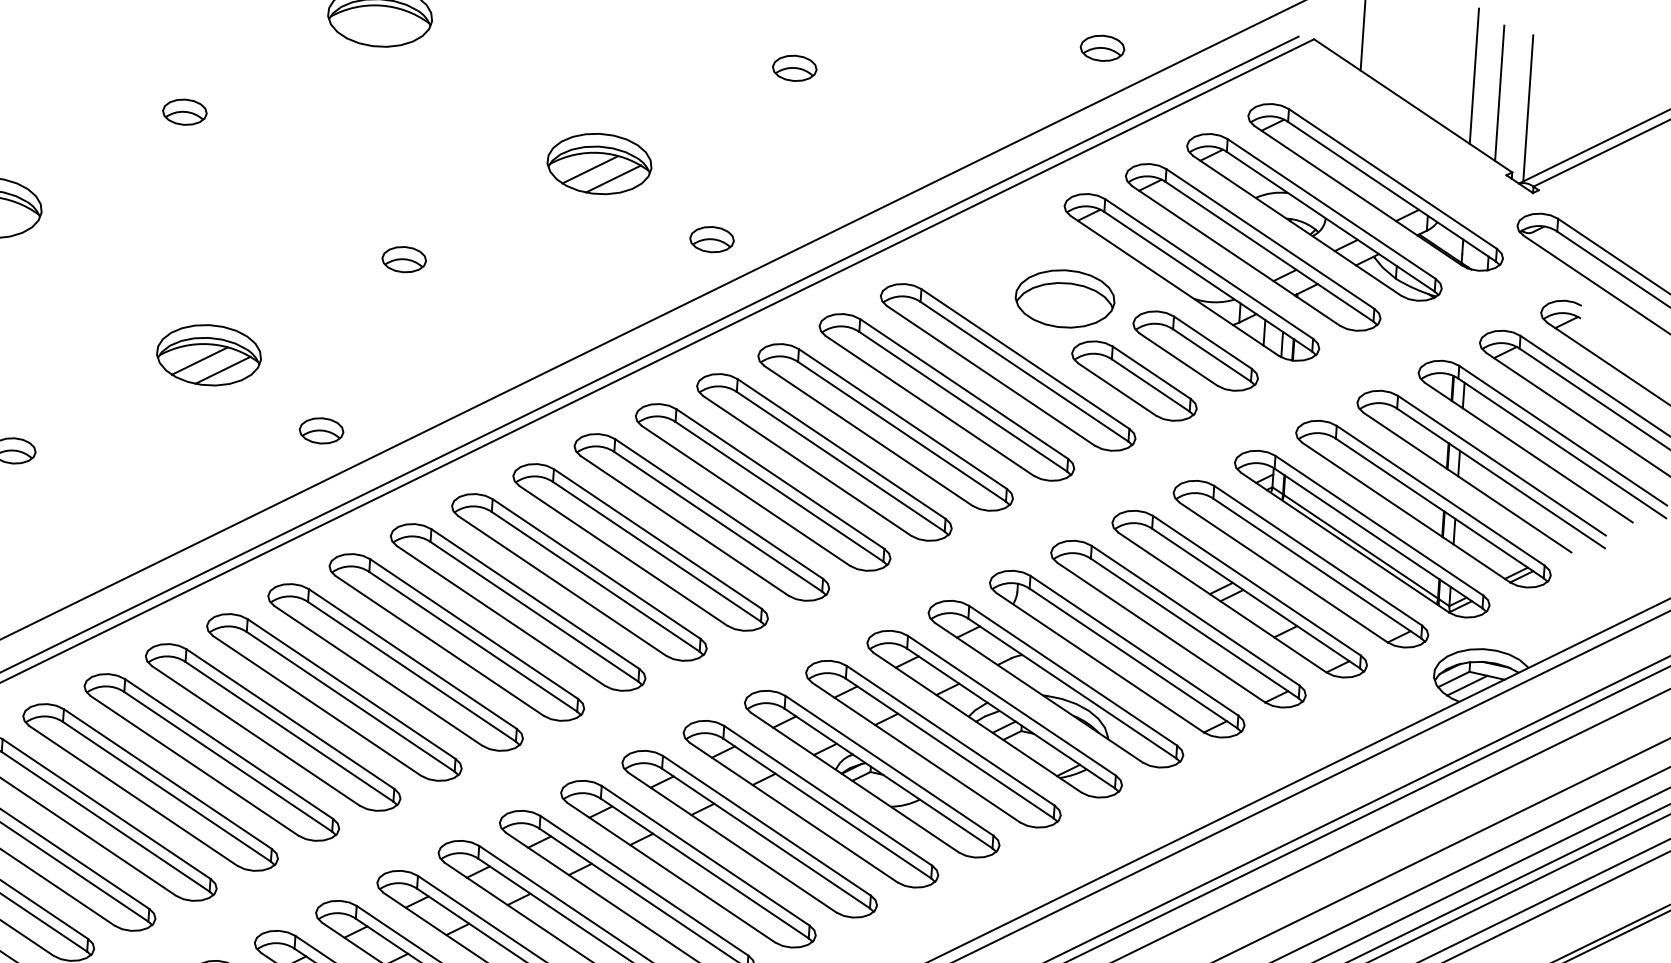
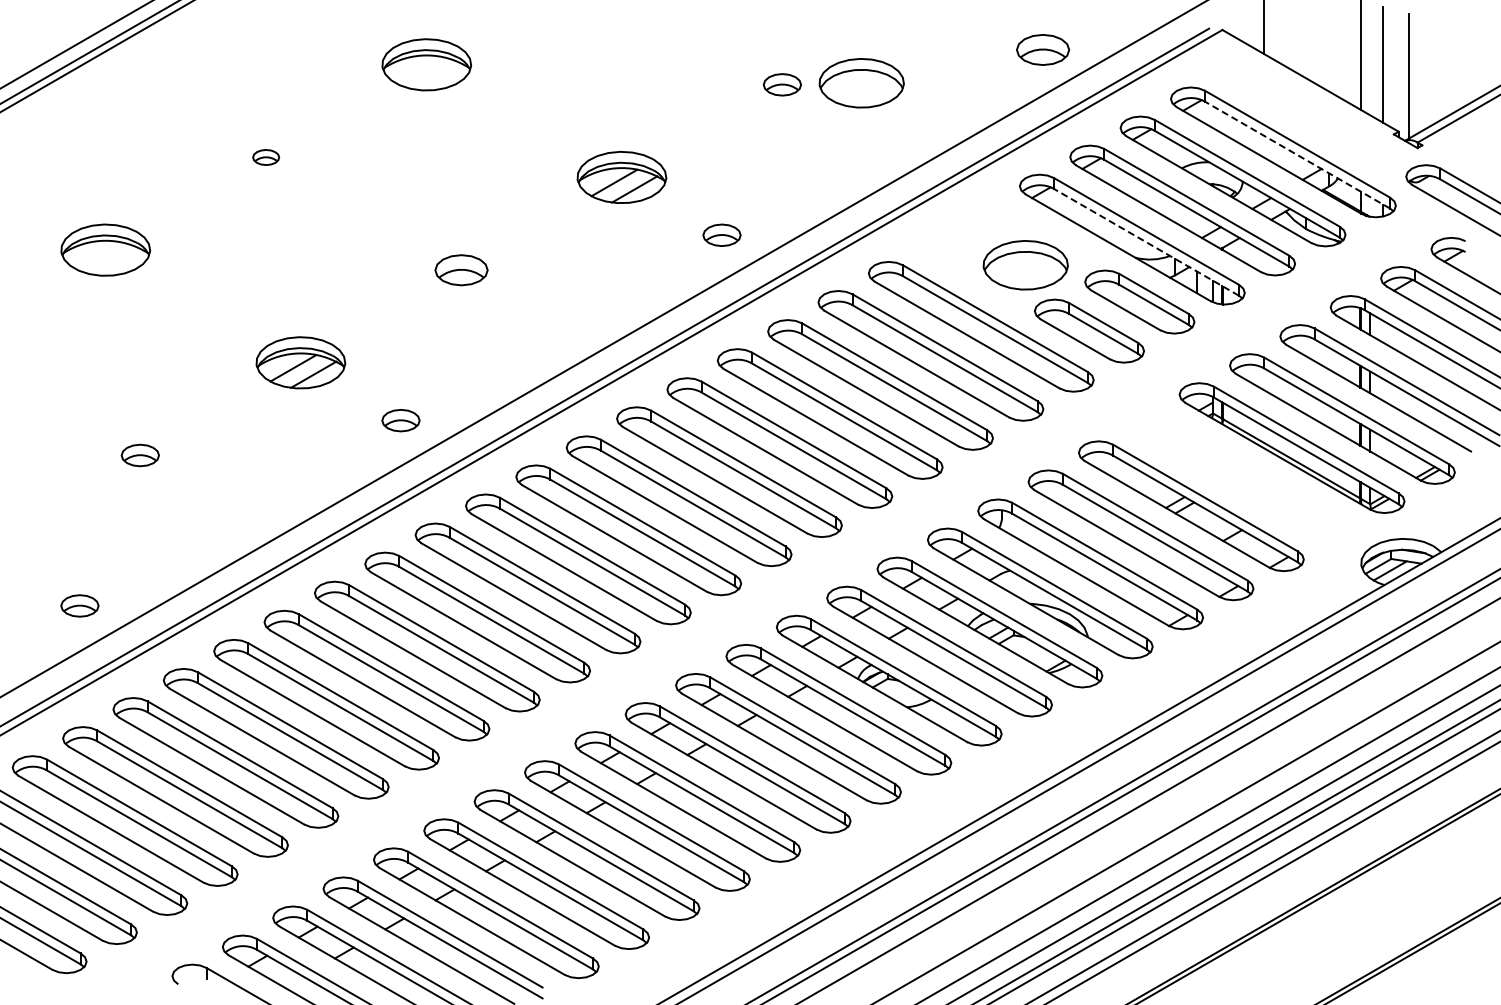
part: (1101, 47) -> (1042, 49), size x1.4
part: (887, 73) -> (861, 83), added
part: (184, 112) -> (265, 157), size x0.7
line: (1391, 192) -> (1297, 155), solid -> dashed
part: (403, 258) -> (460, 269), size x1.4
line: (1208, 281) -> (1146, 242), solid -> dashed
part: (1300, 563) -> (1241, 476), removed

